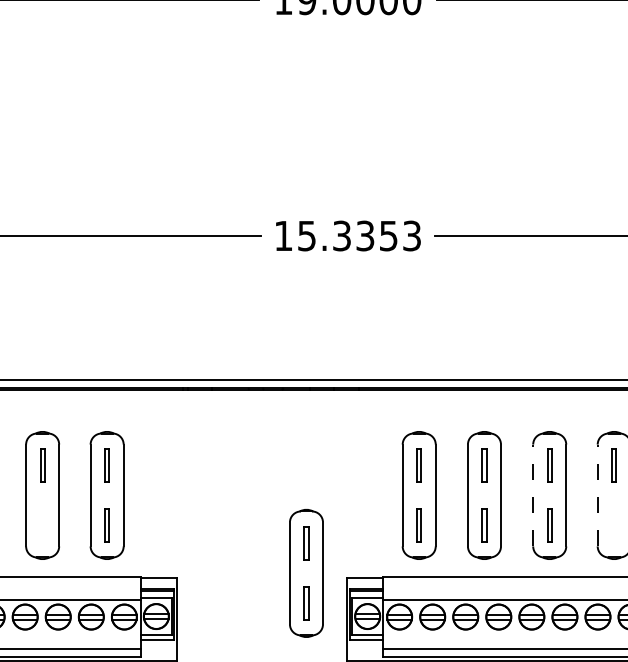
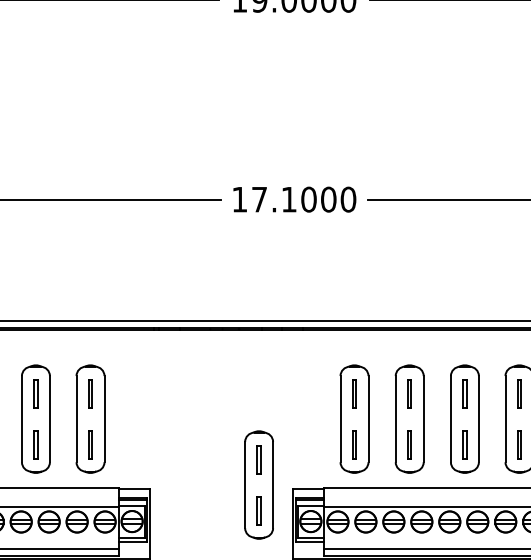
text: (360, 235) -> (304, 199), 15.3353 -> 17.1000
line: (532, 494) -> (450, 418), dashed -> solid
line: (597, 494) -> (505, 418), dashed -> solid
part: (42, 525) -> (35, 444), added
line: (613, 525) -> (518, 444), added

